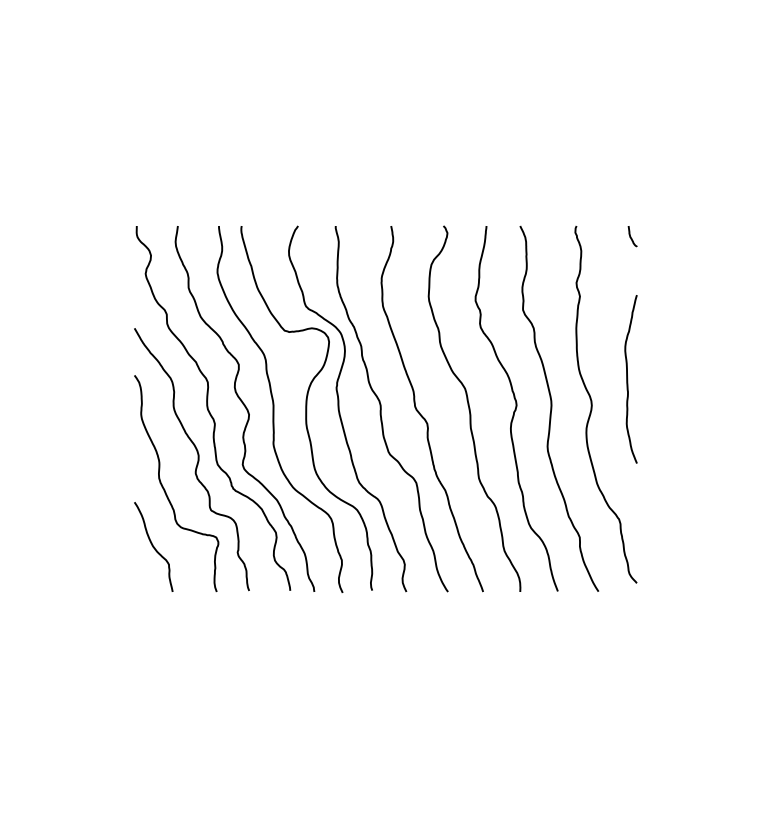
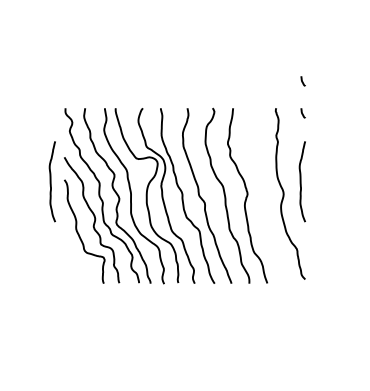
curve: (631, 170) -> (302, 81), added
curve: (107, 378) -> (51, 181), added
curve: (553, 408) -> (265, 195), removed
curve: (153, 545) -> (73, 261), removed

